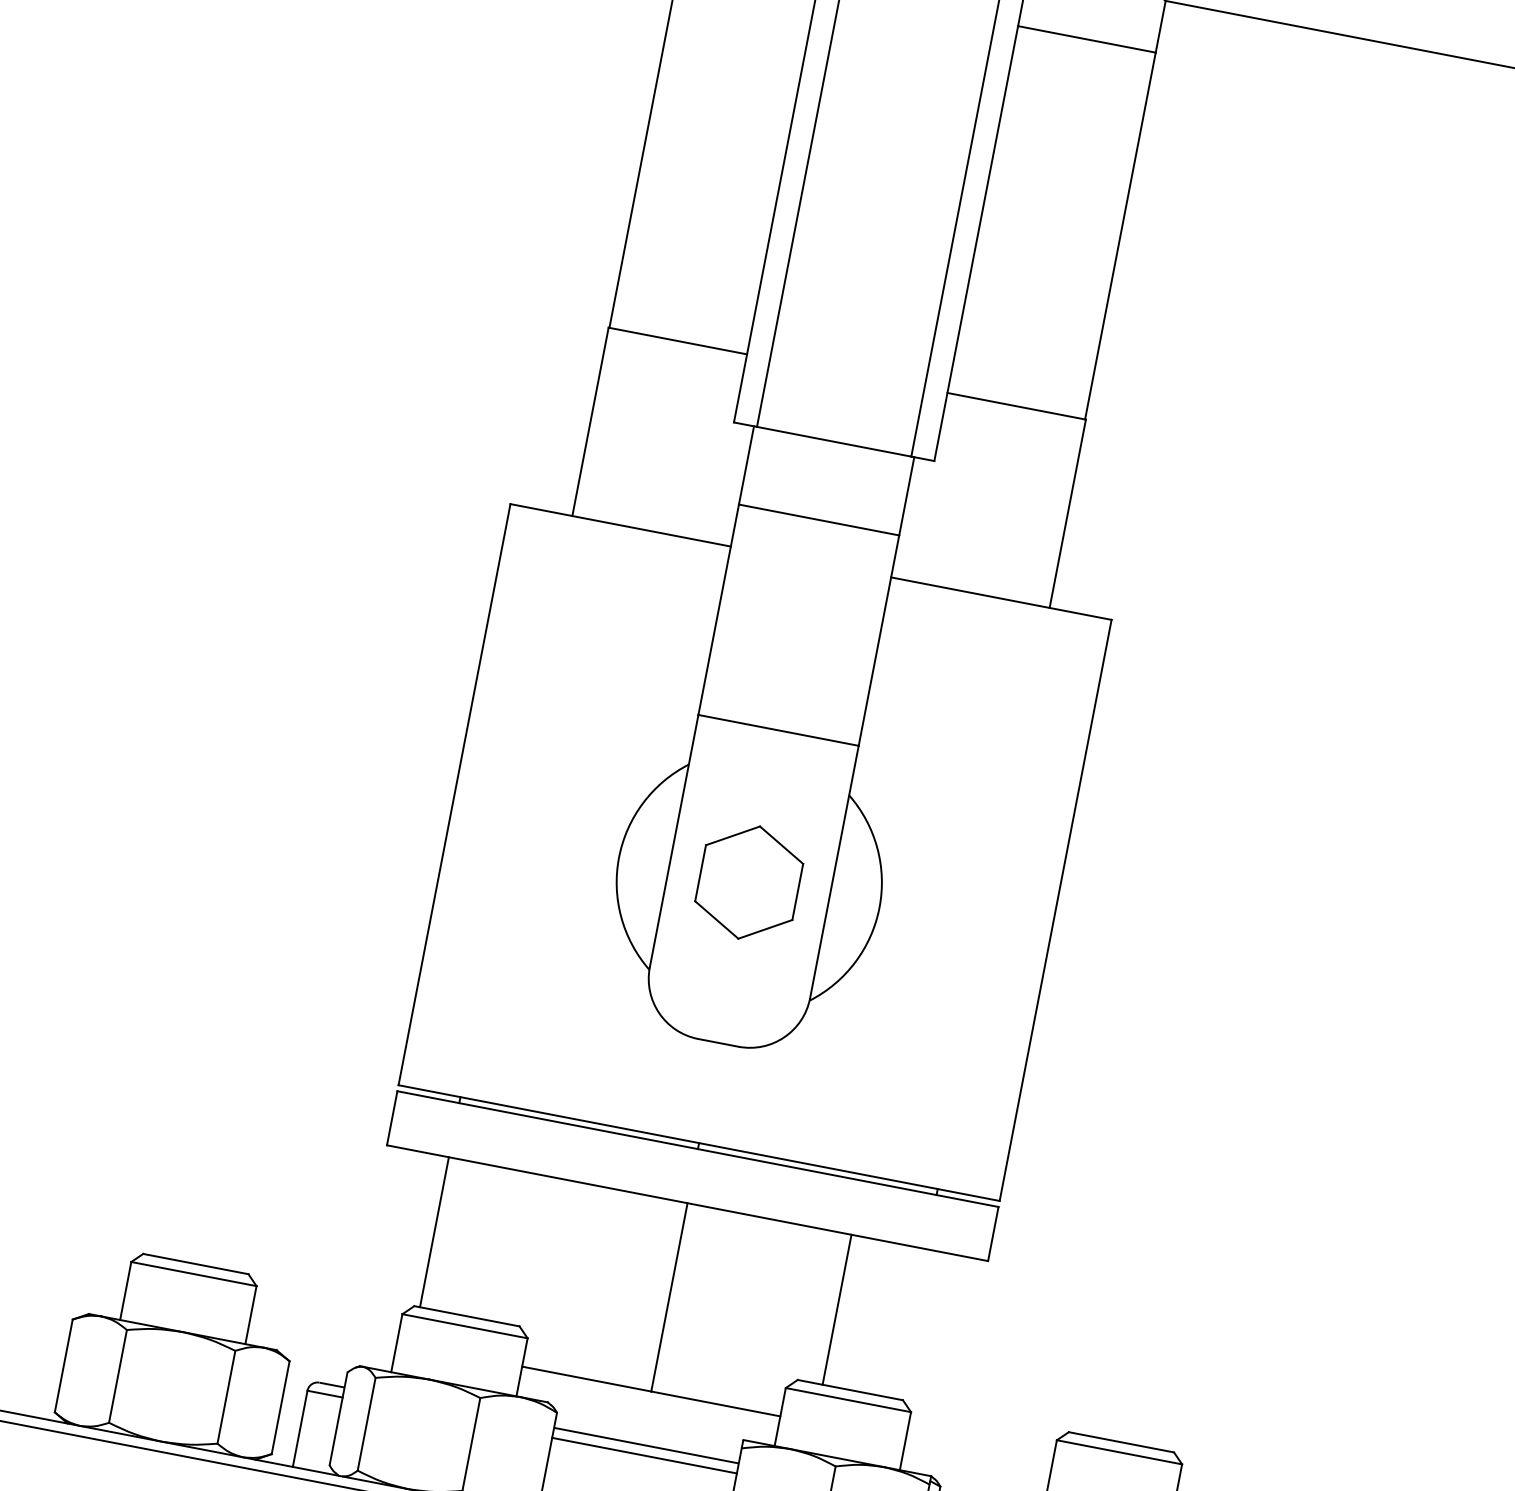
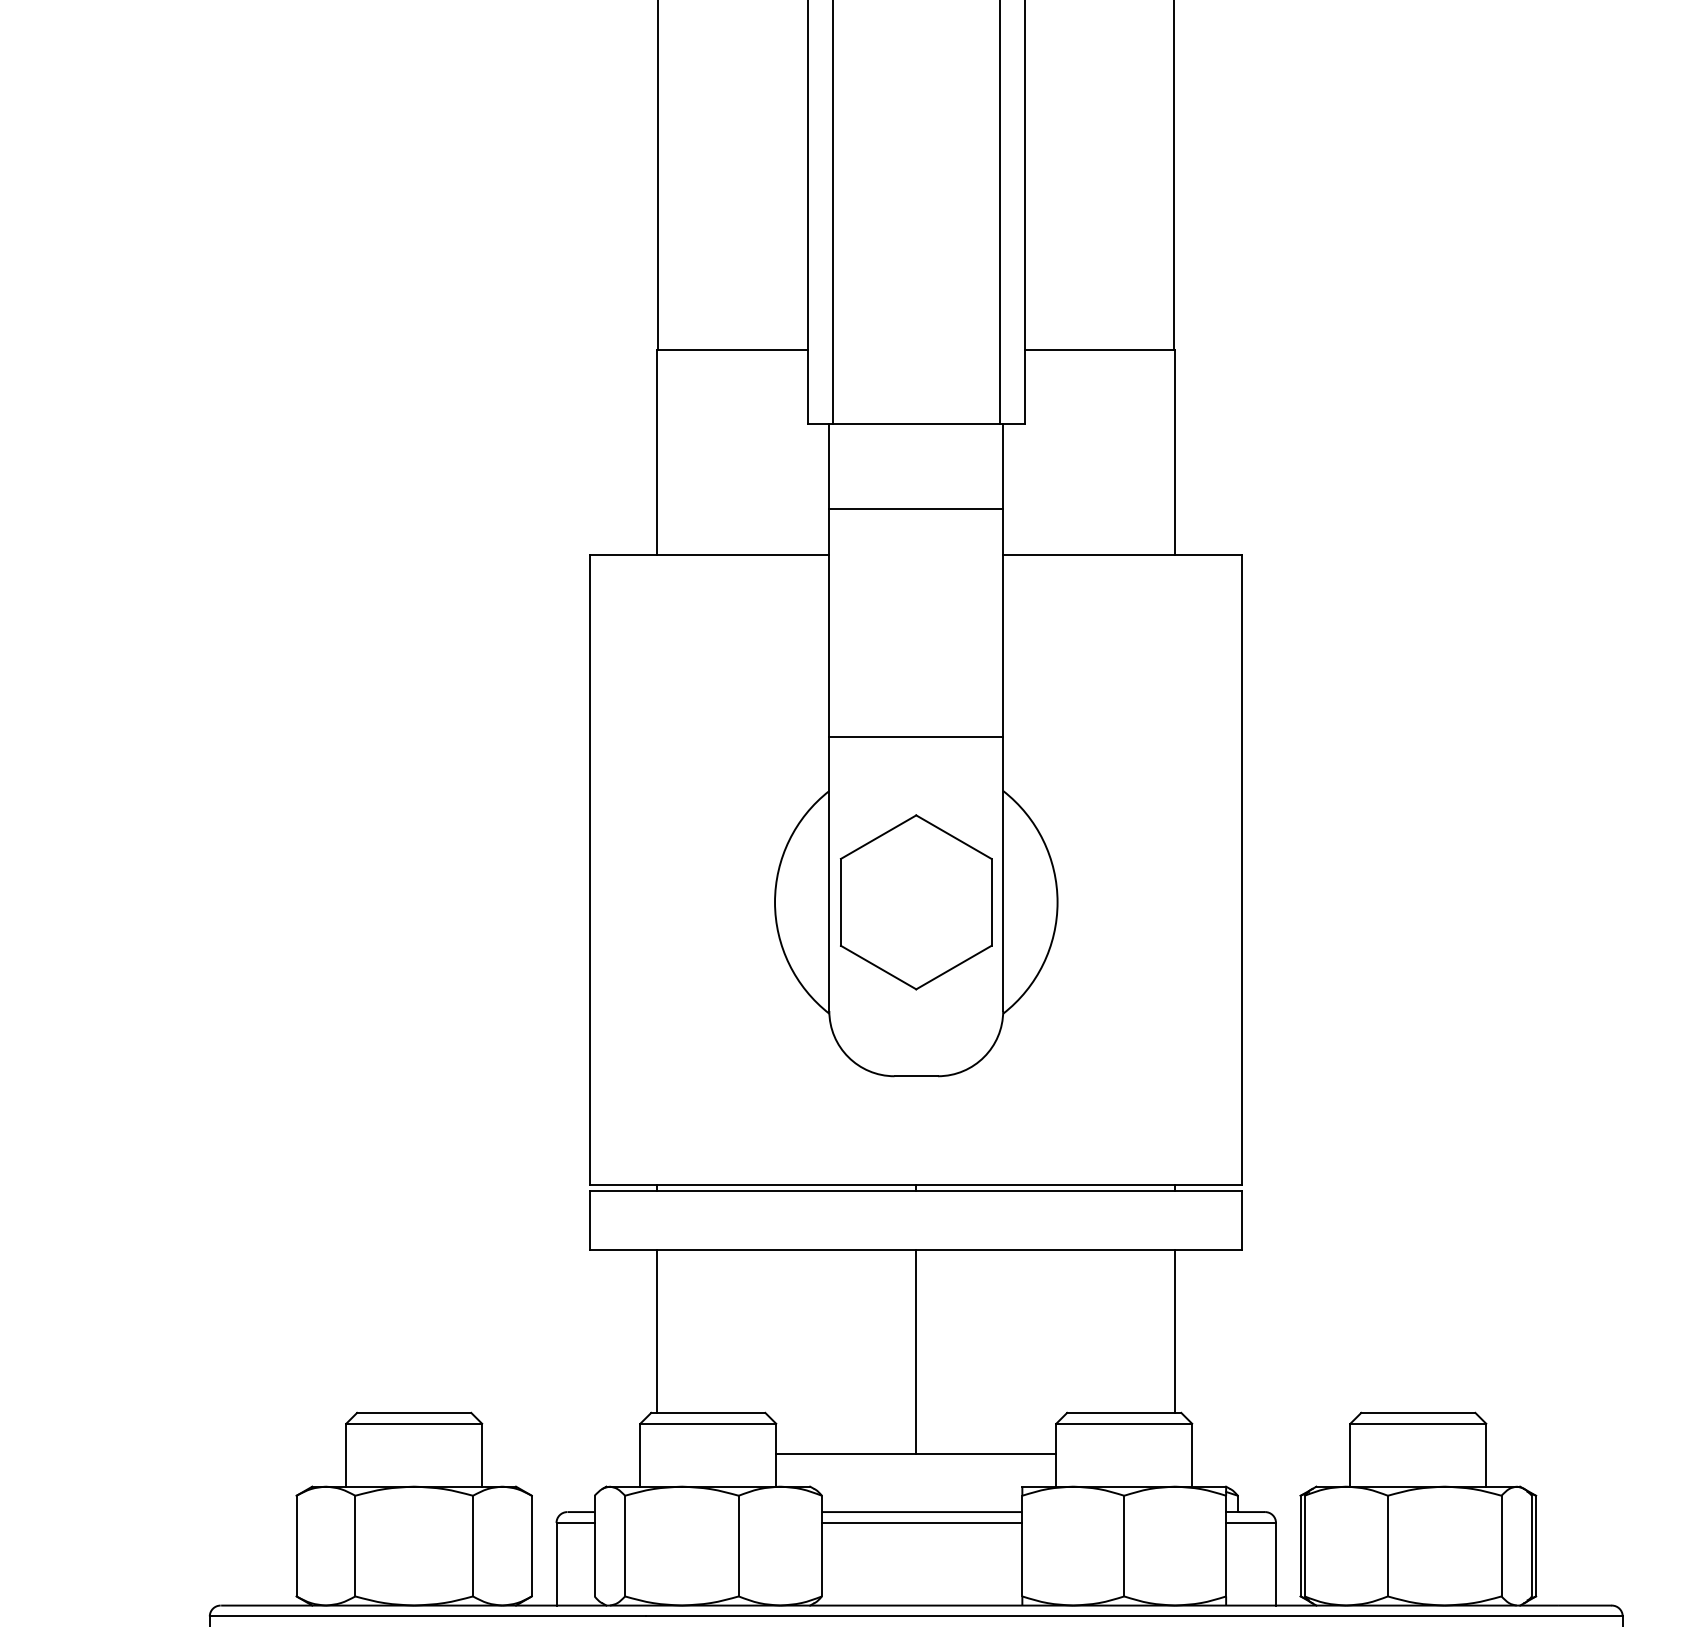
part: (748, 882) -> (915, 902), size x1.43
line: (837, 1309) -> (1175, 1331), moved

